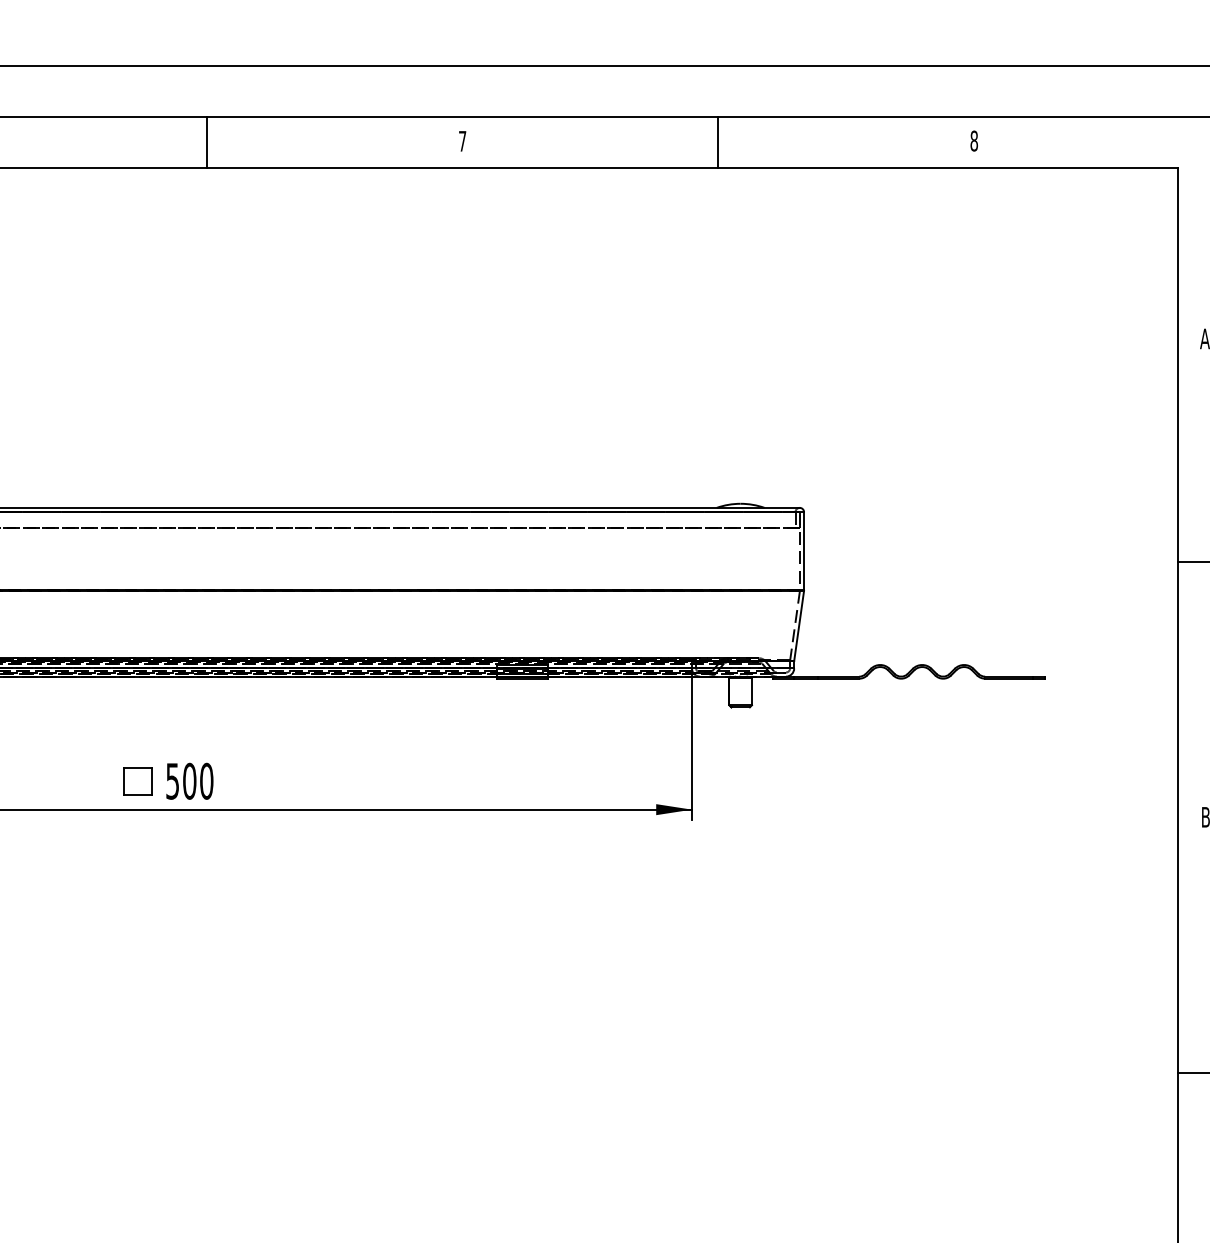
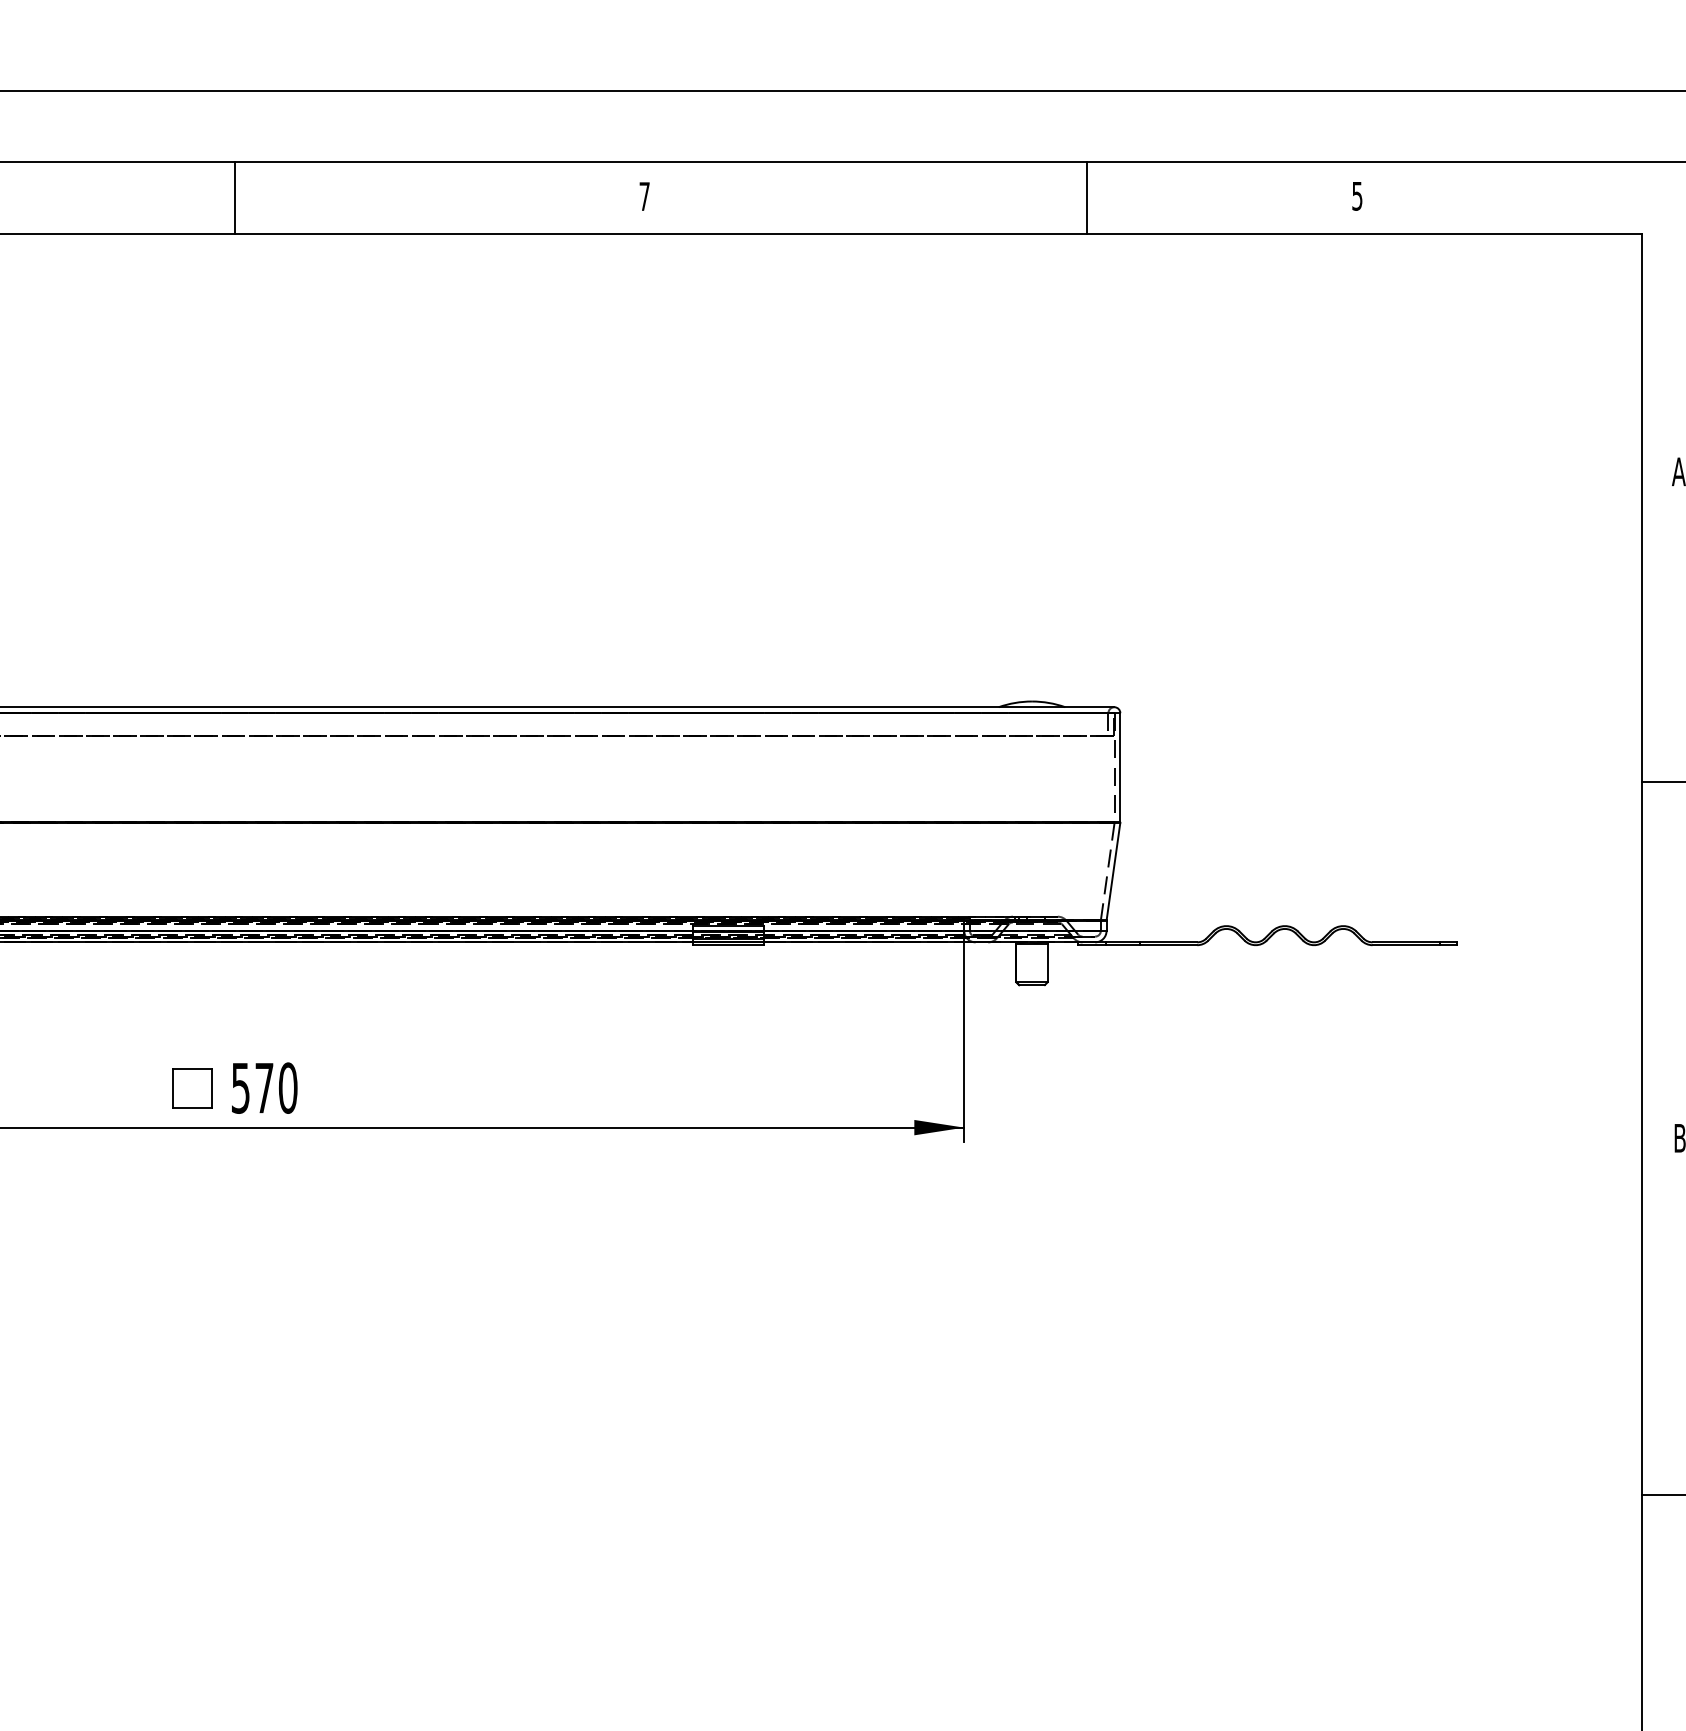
text: (974, 140) -> (1357, 195), 8 -> 5
line: (206, 142) -> (235, 197), moved
line: (718, 142) -> (1086, 197), moved
text: (189, 780) -> (264, 1087), 500 -> 570

